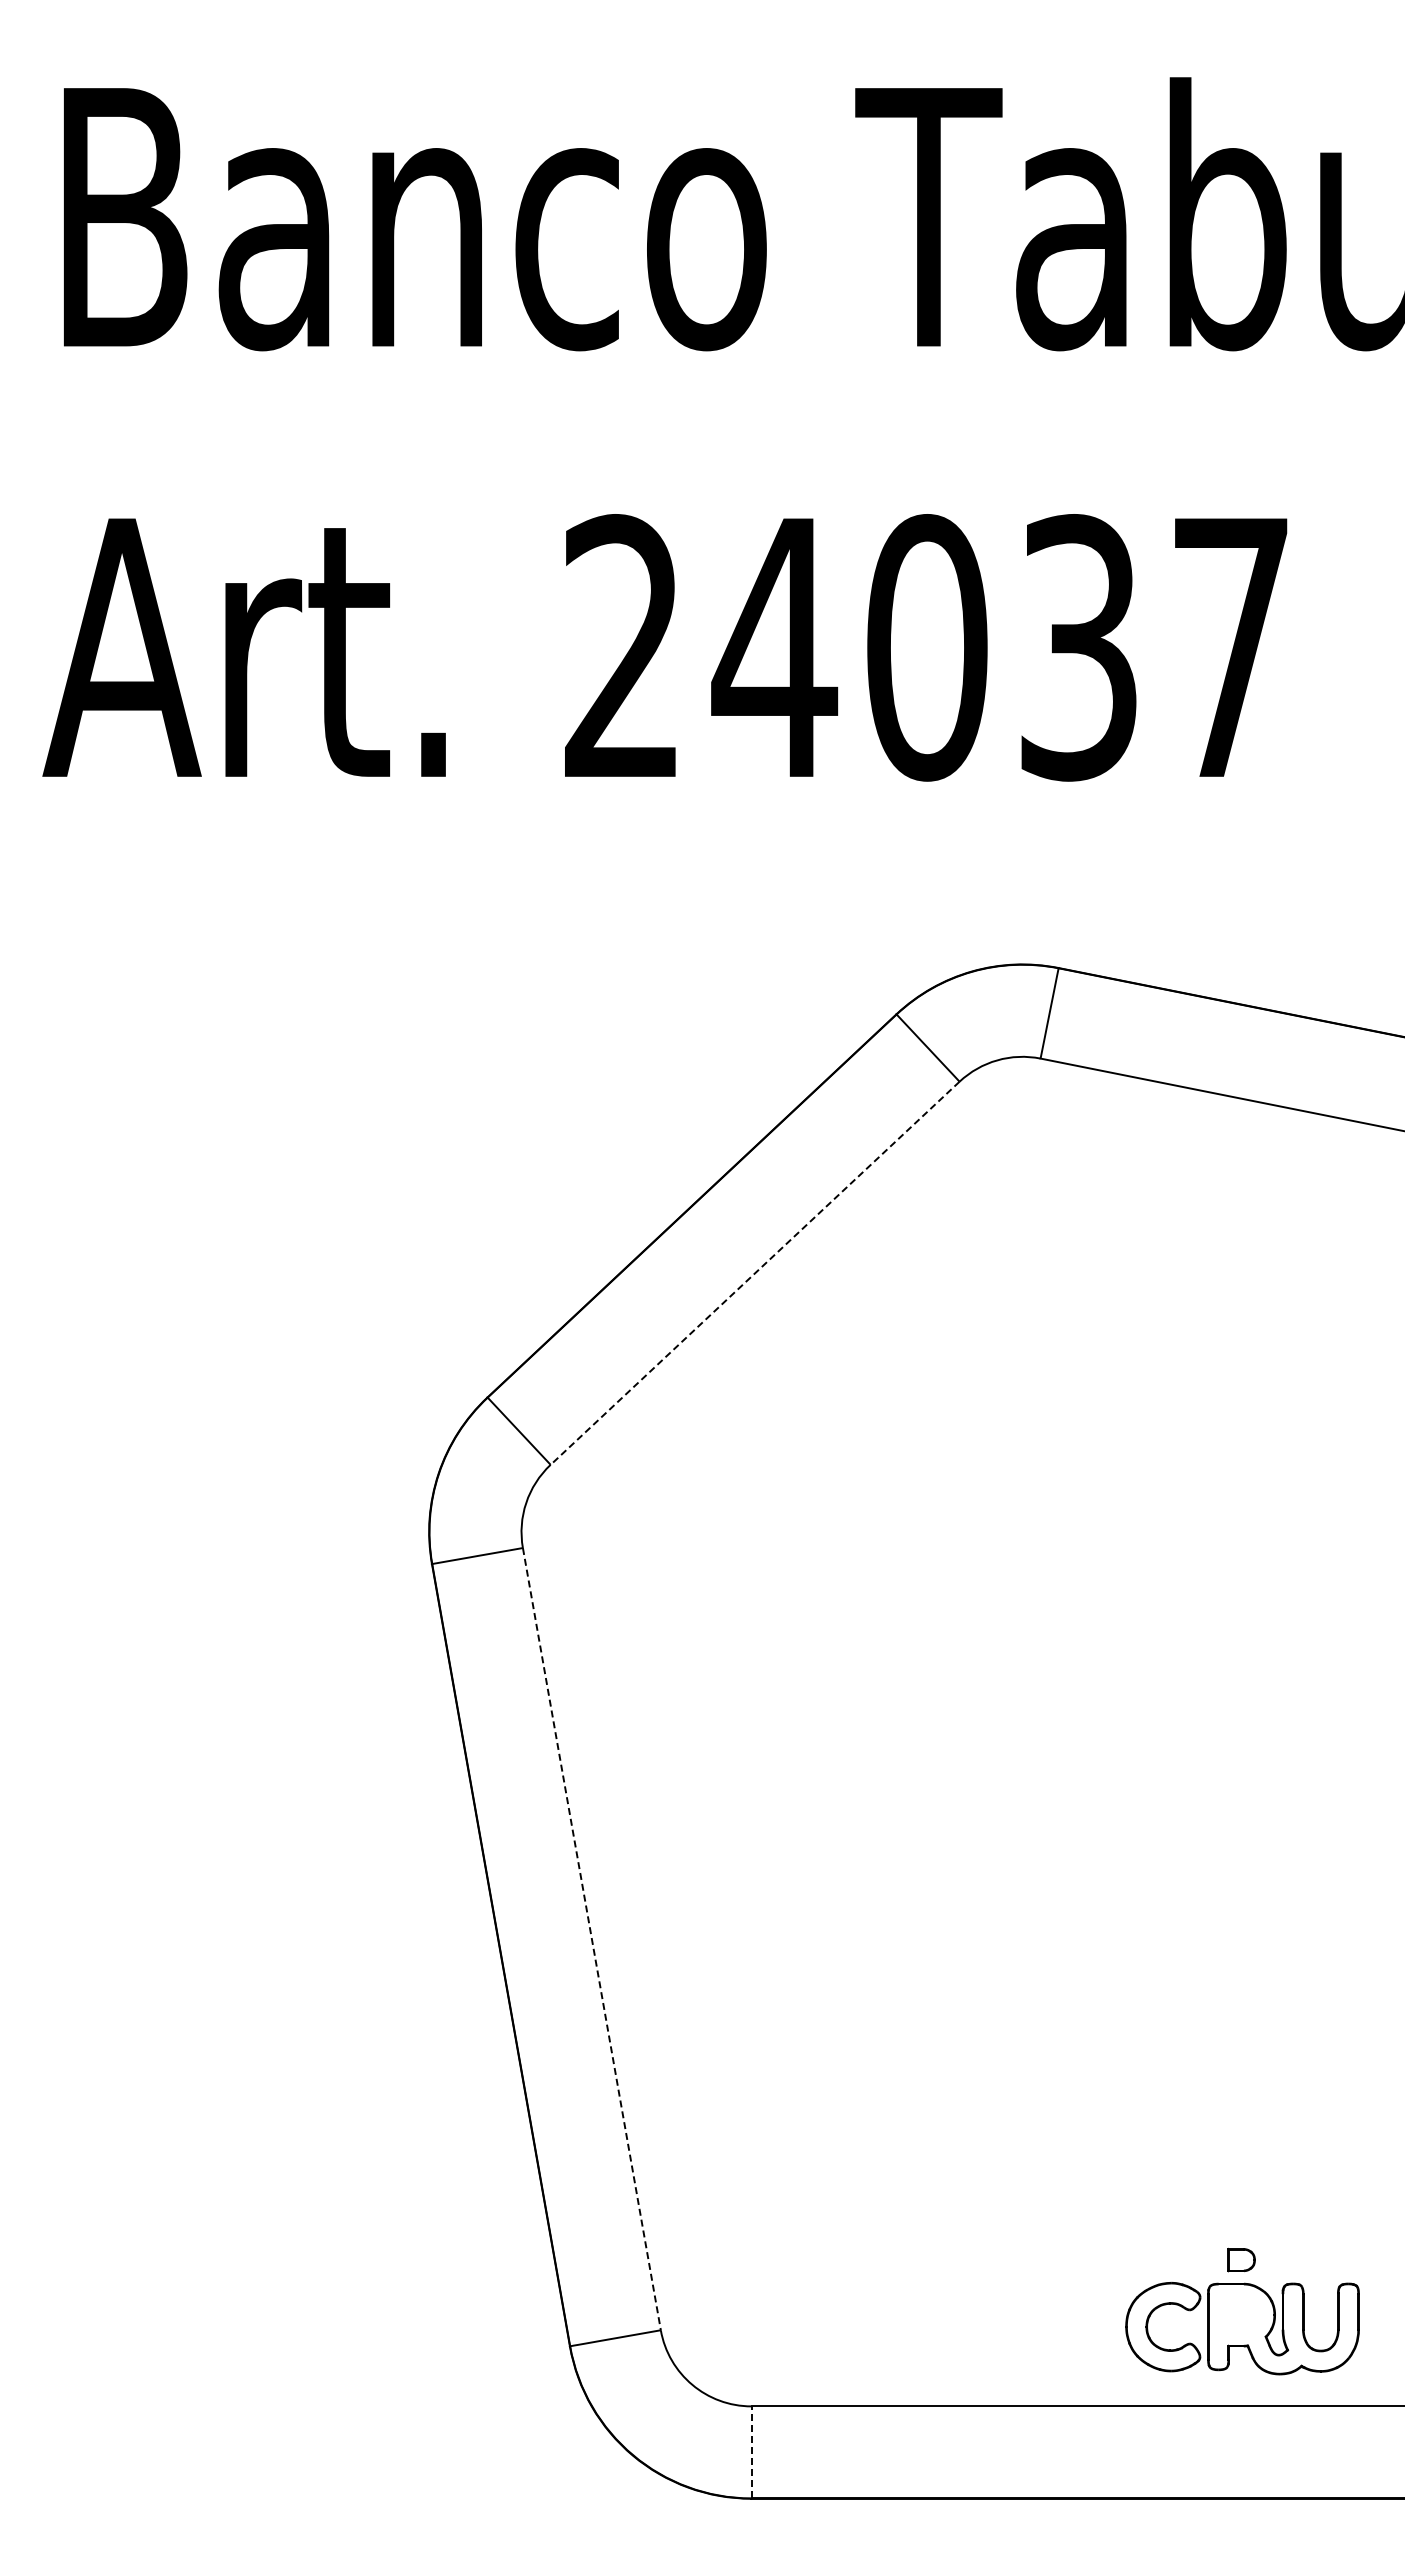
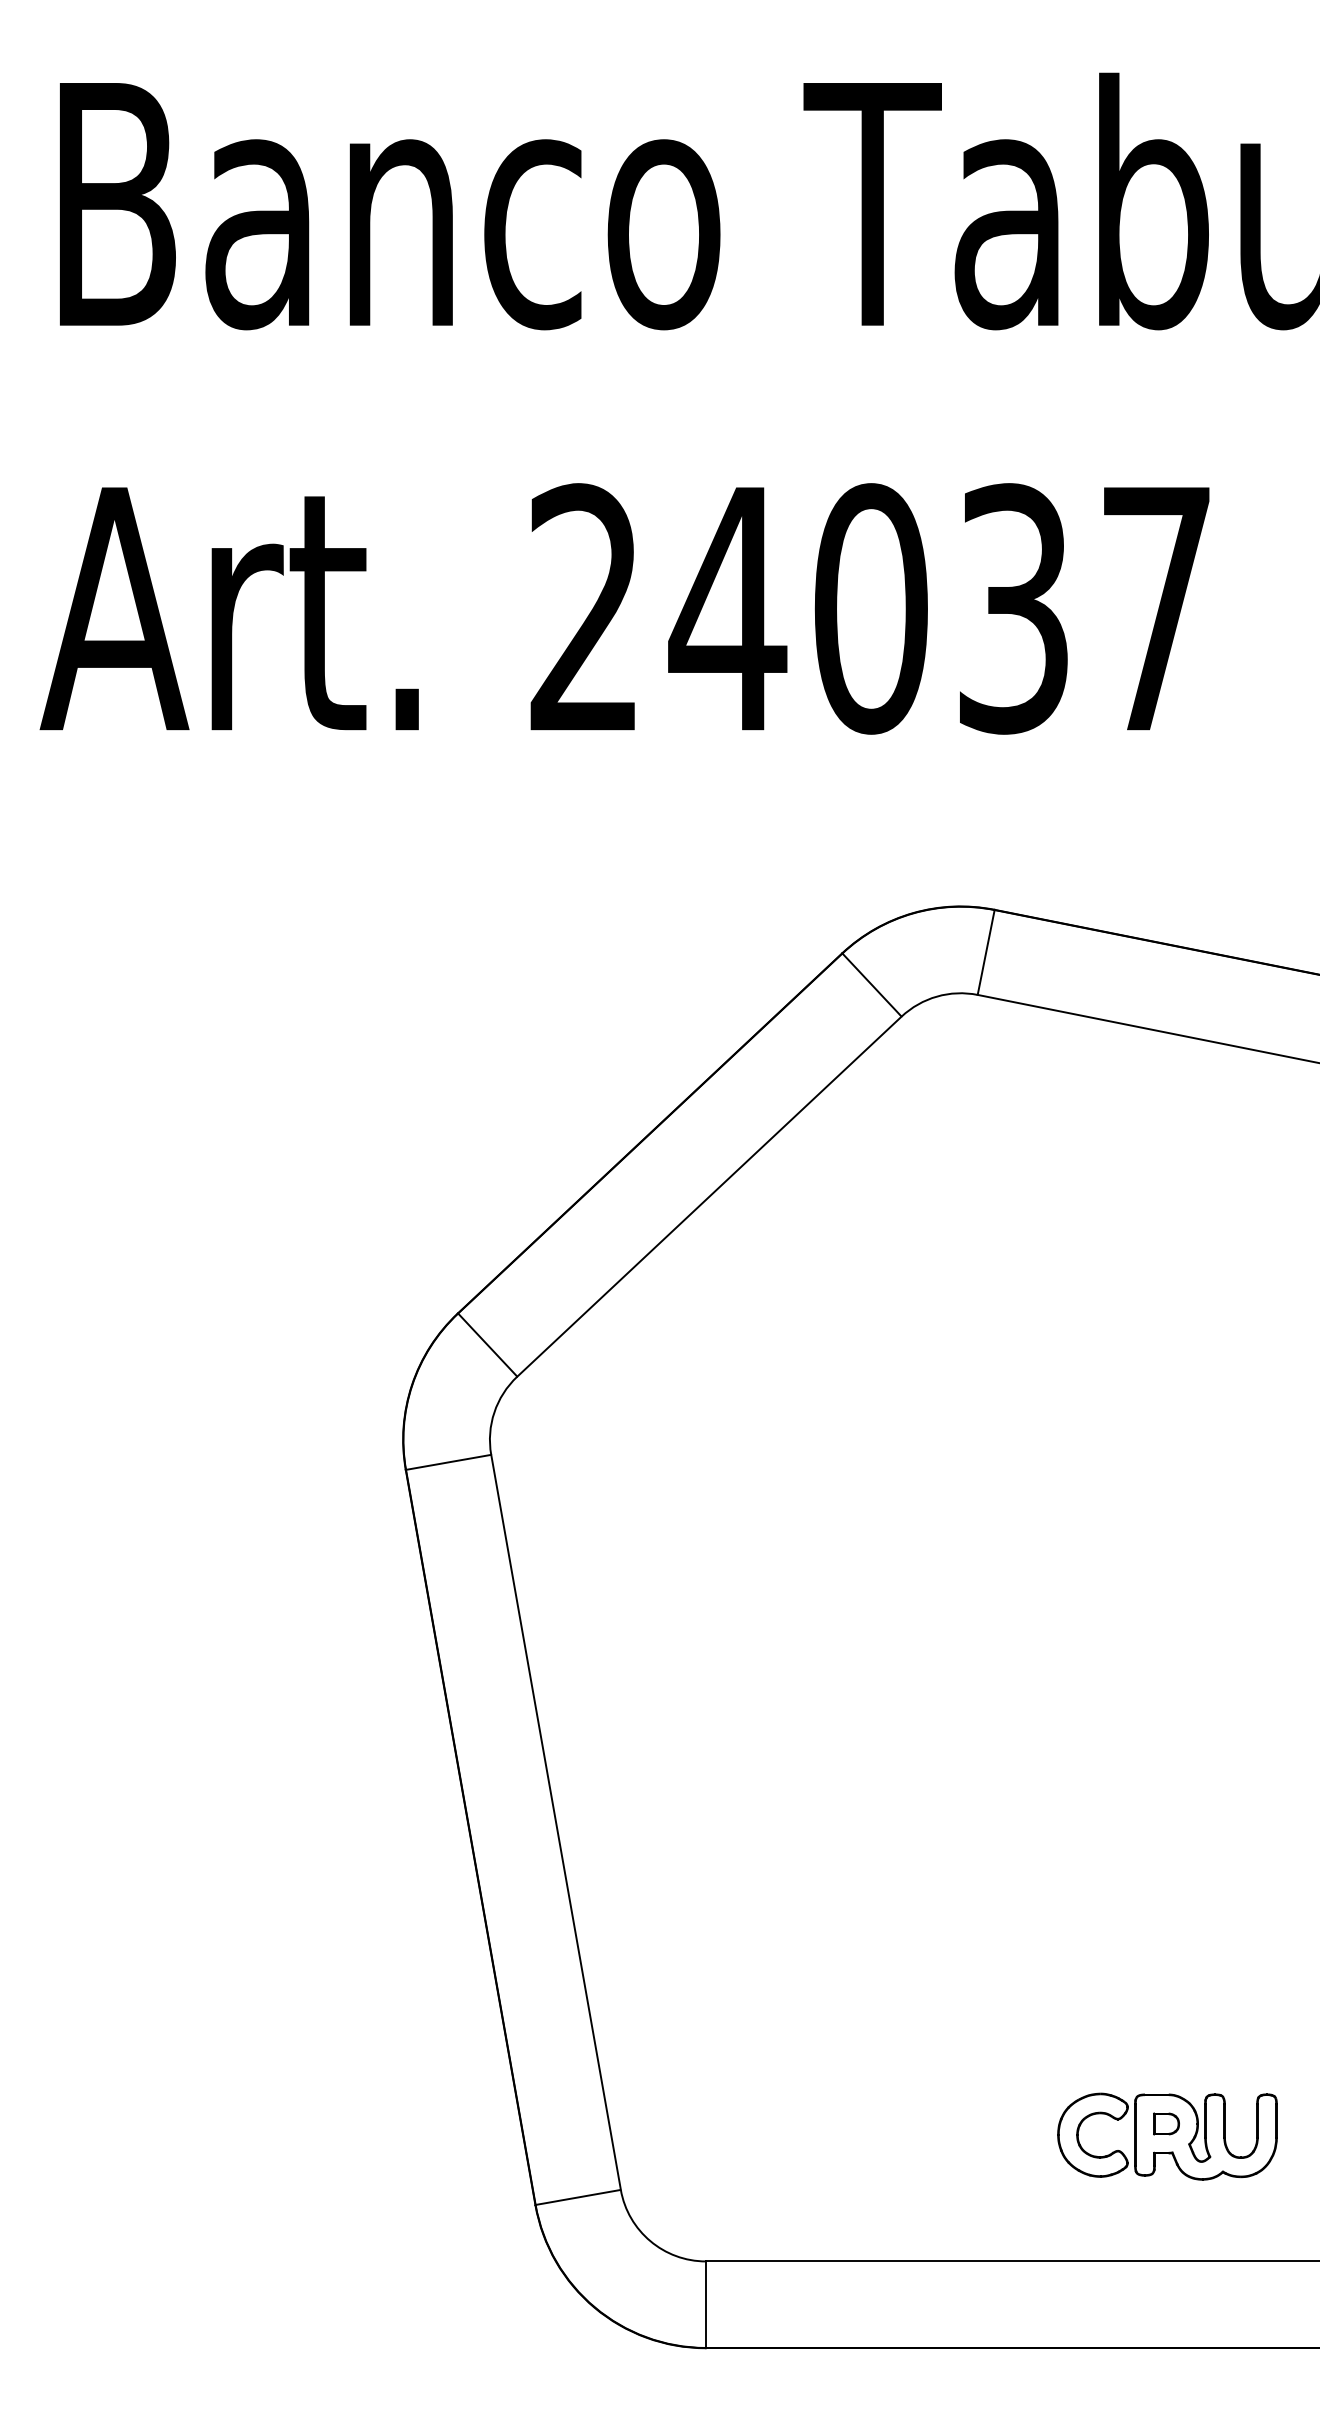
line: (754, 1273) -> (708, 1196), dashed -> solid
line: (591, 1939) -> (555, 1822), dashed -> solid
part: (1242, 2328) -> (1167, 2136), moved
line: (751, 2451) -> (706, 2303), dashed -> solid

